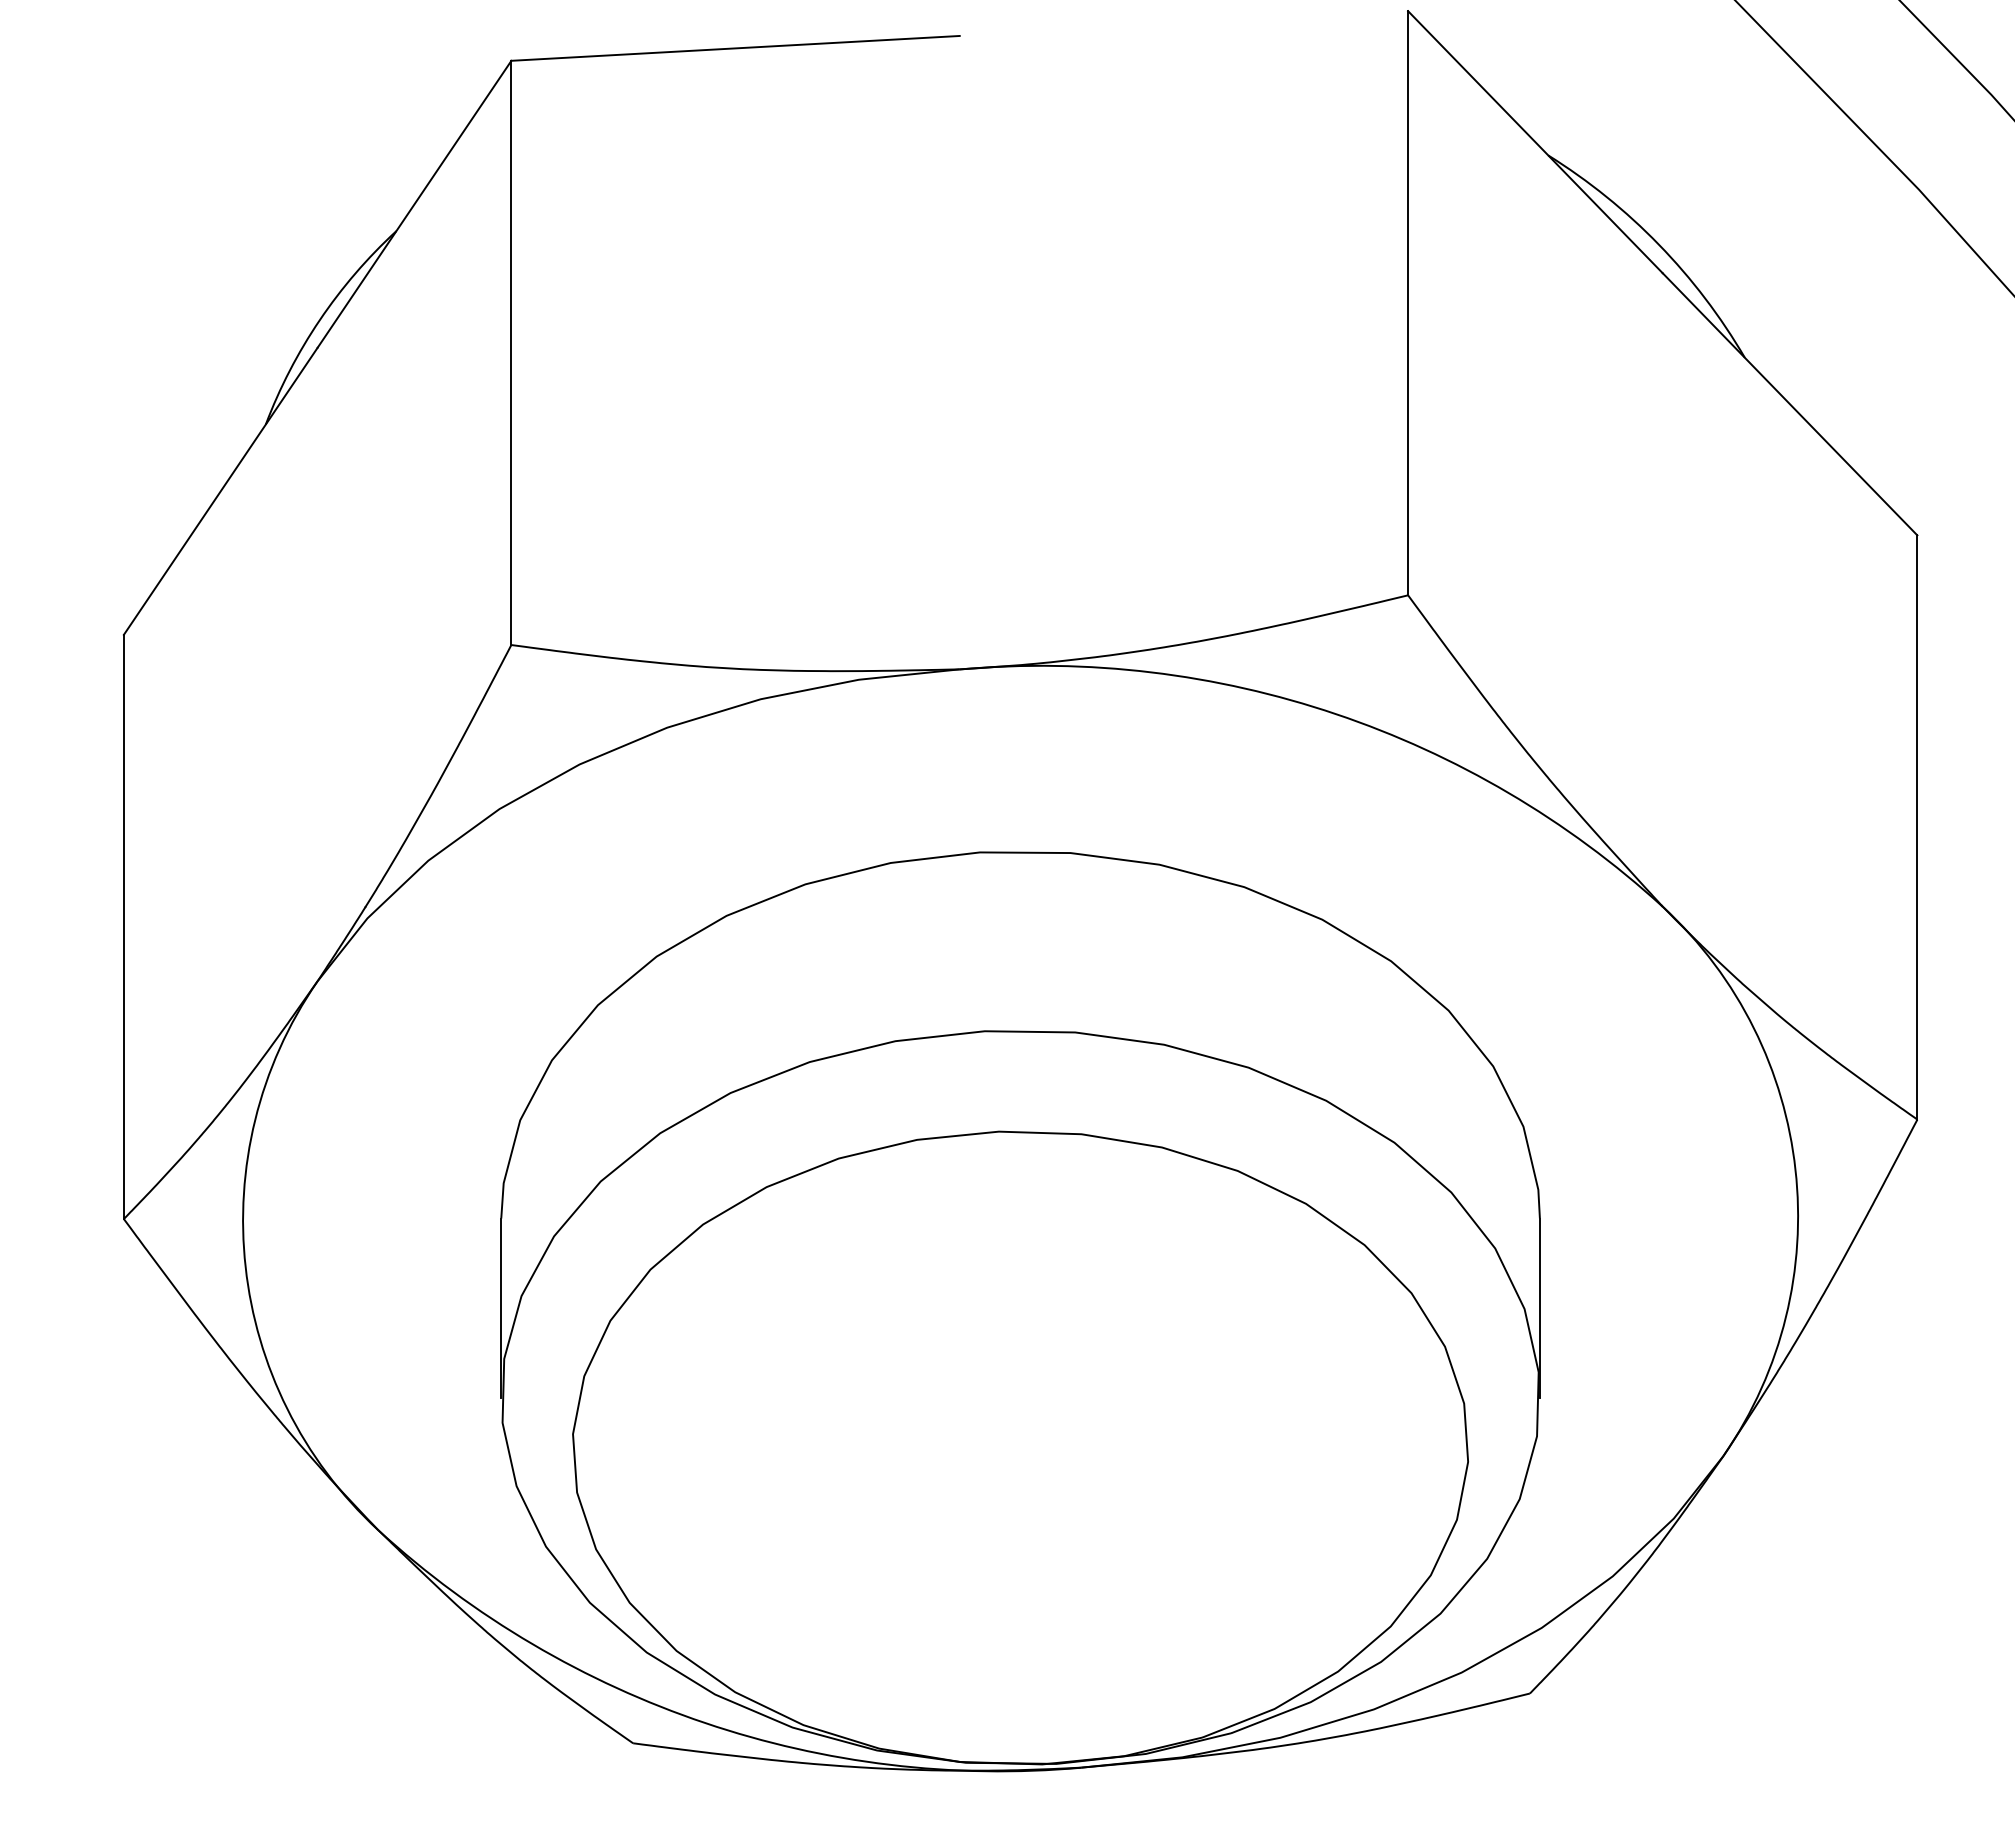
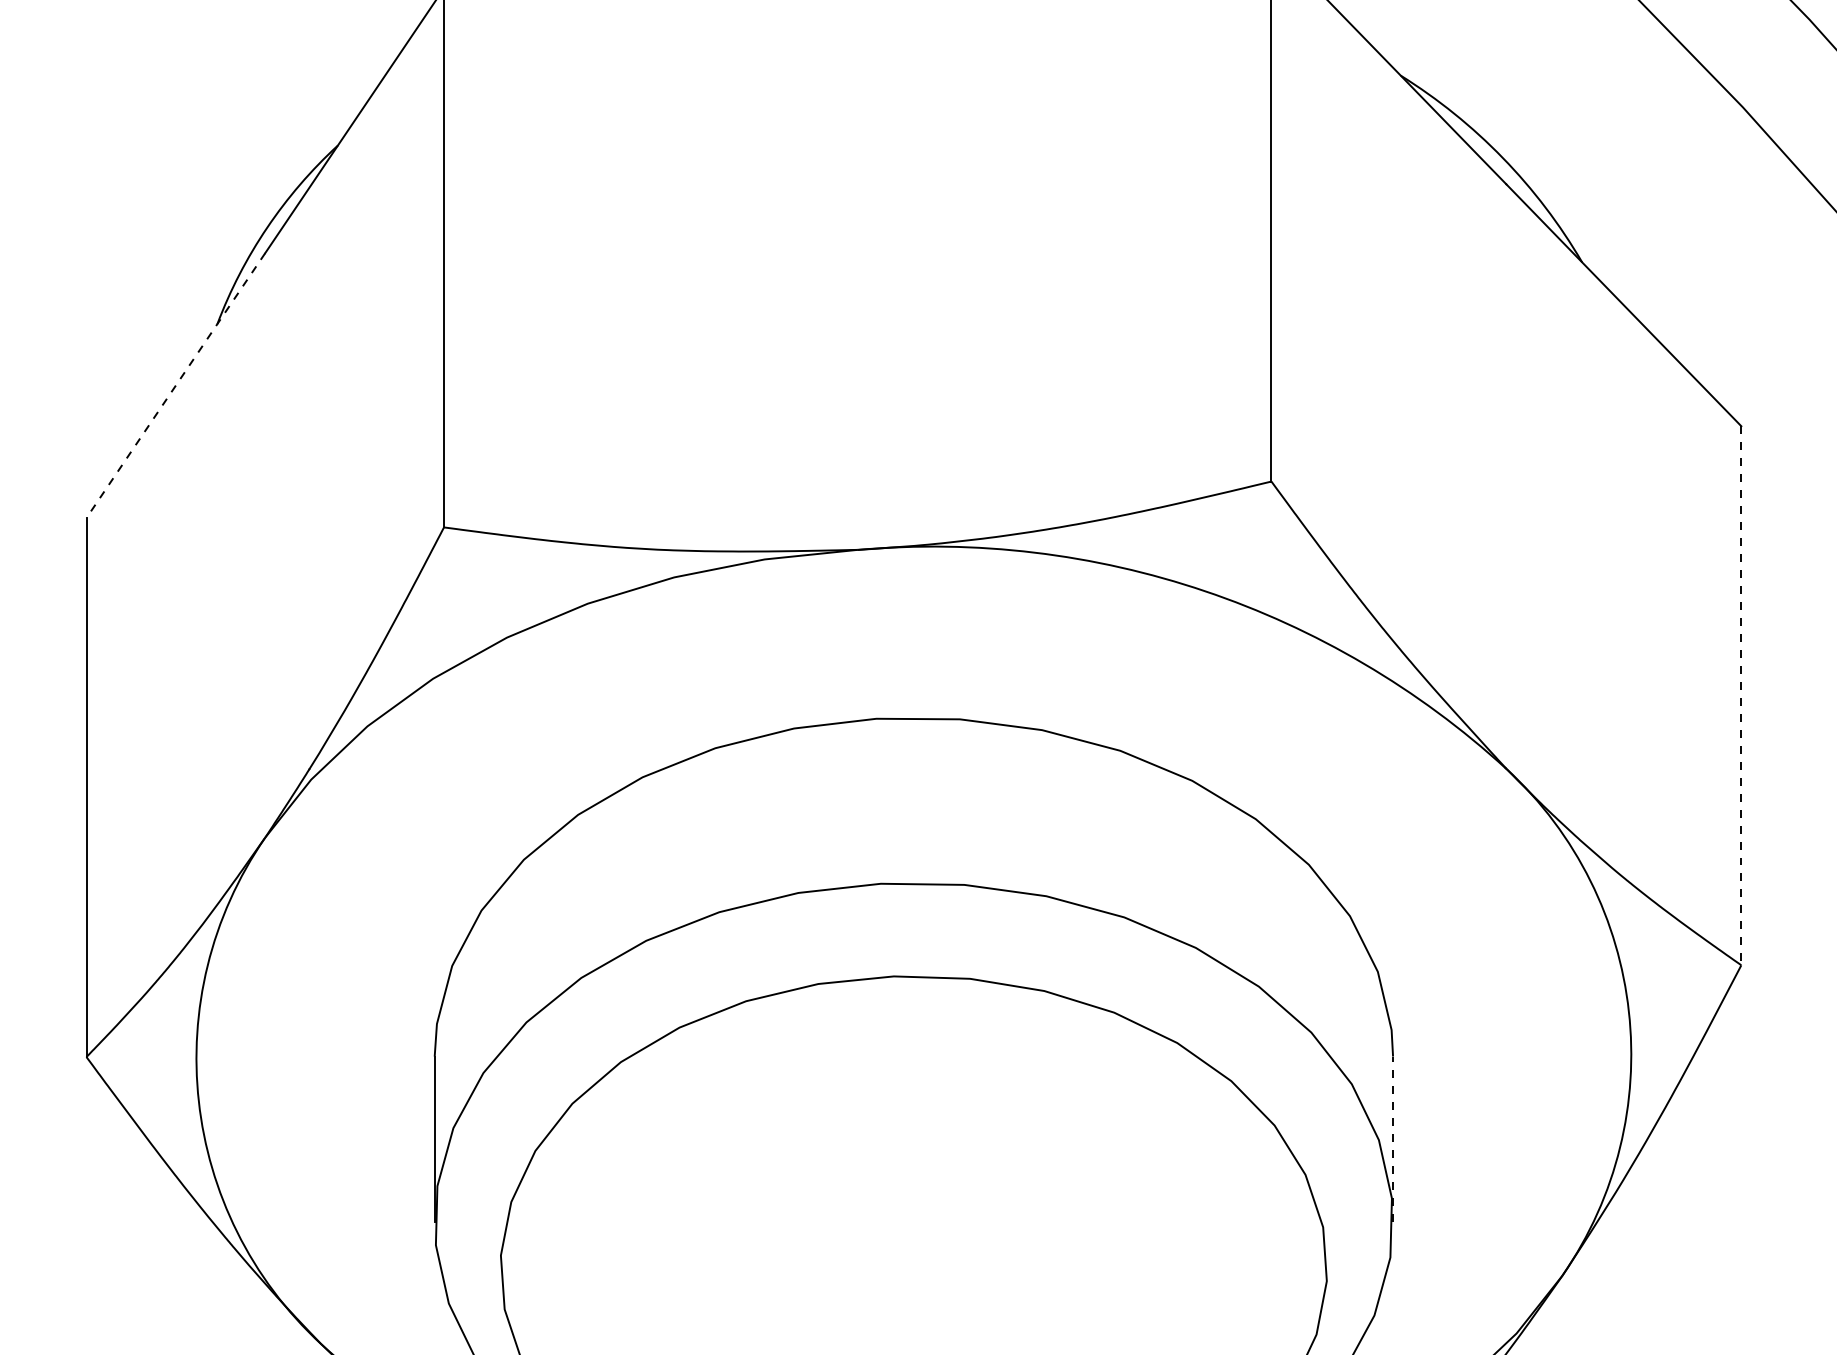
line: (220, 491) -> (175, 385), solid -> dashed
line: (1917, 828) -> (1741, 696), solid -> dashed
line: (1539, 1308) -> (1392, 1139), solid -> dashed

